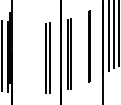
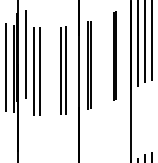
line: (17, 45) -> (25, 54), added
line: (23, 59) -> (33, 71), added
line: (29, 59) -> (40, 71), added

